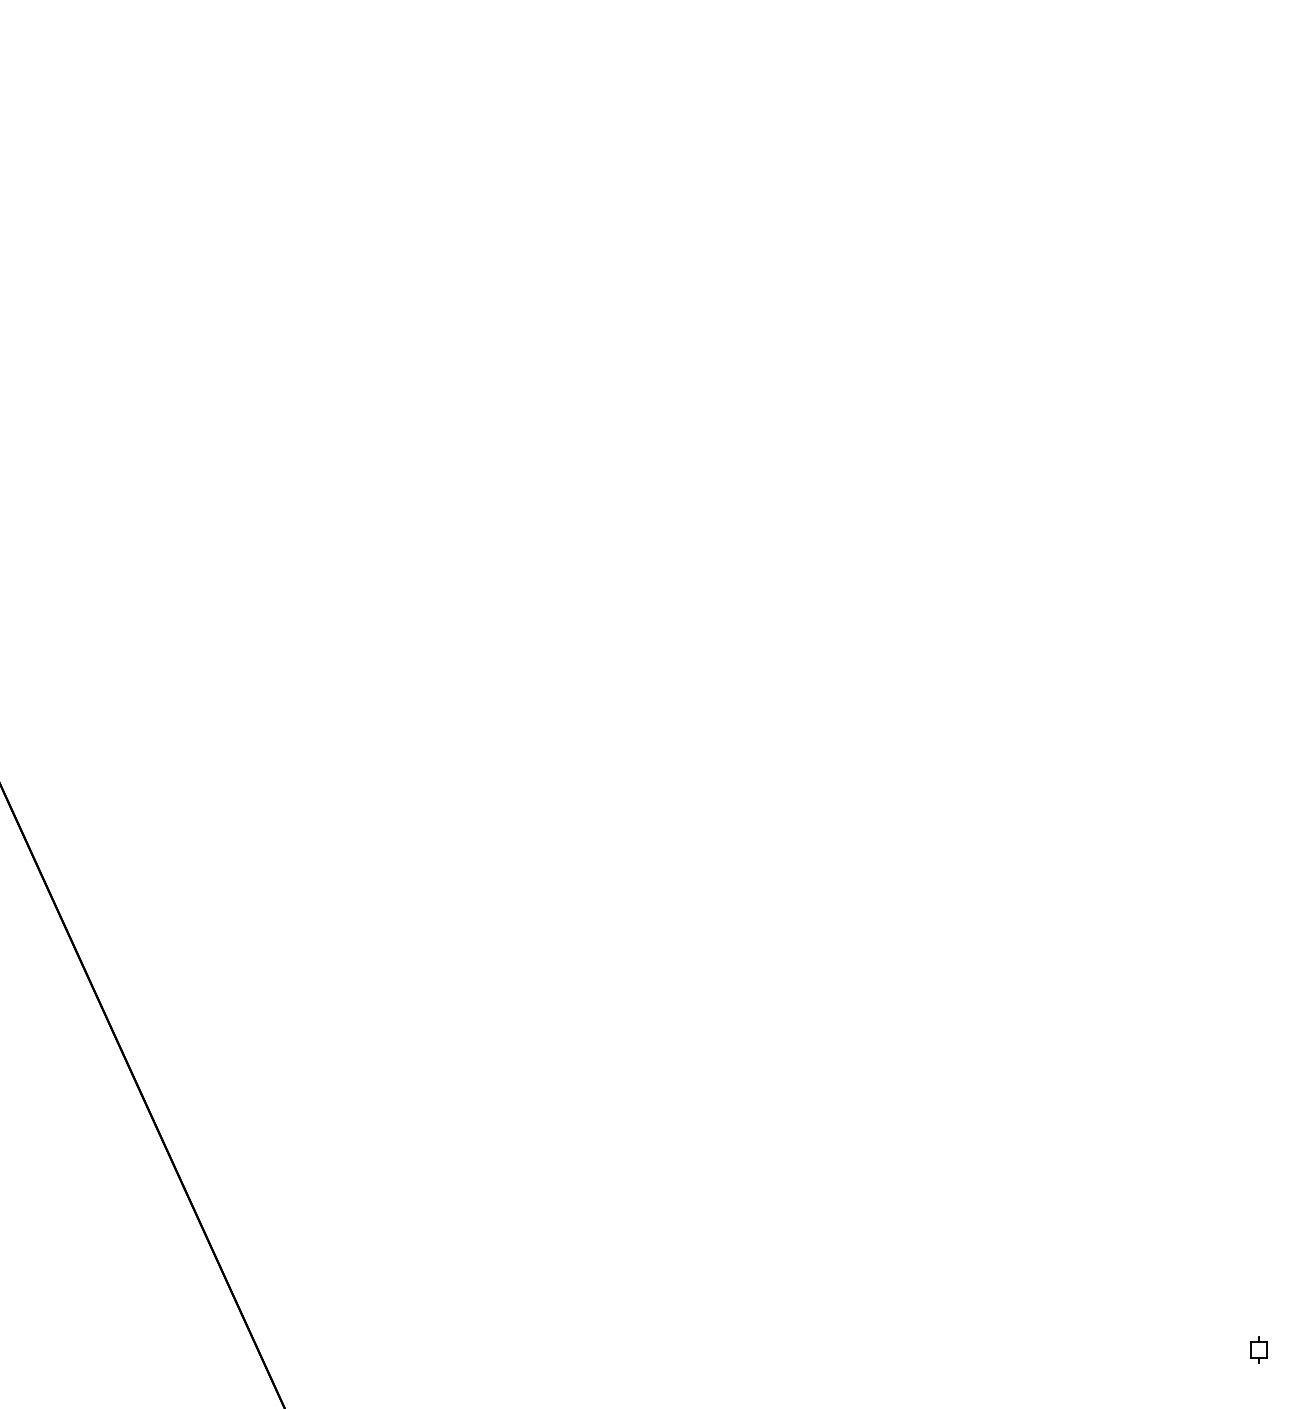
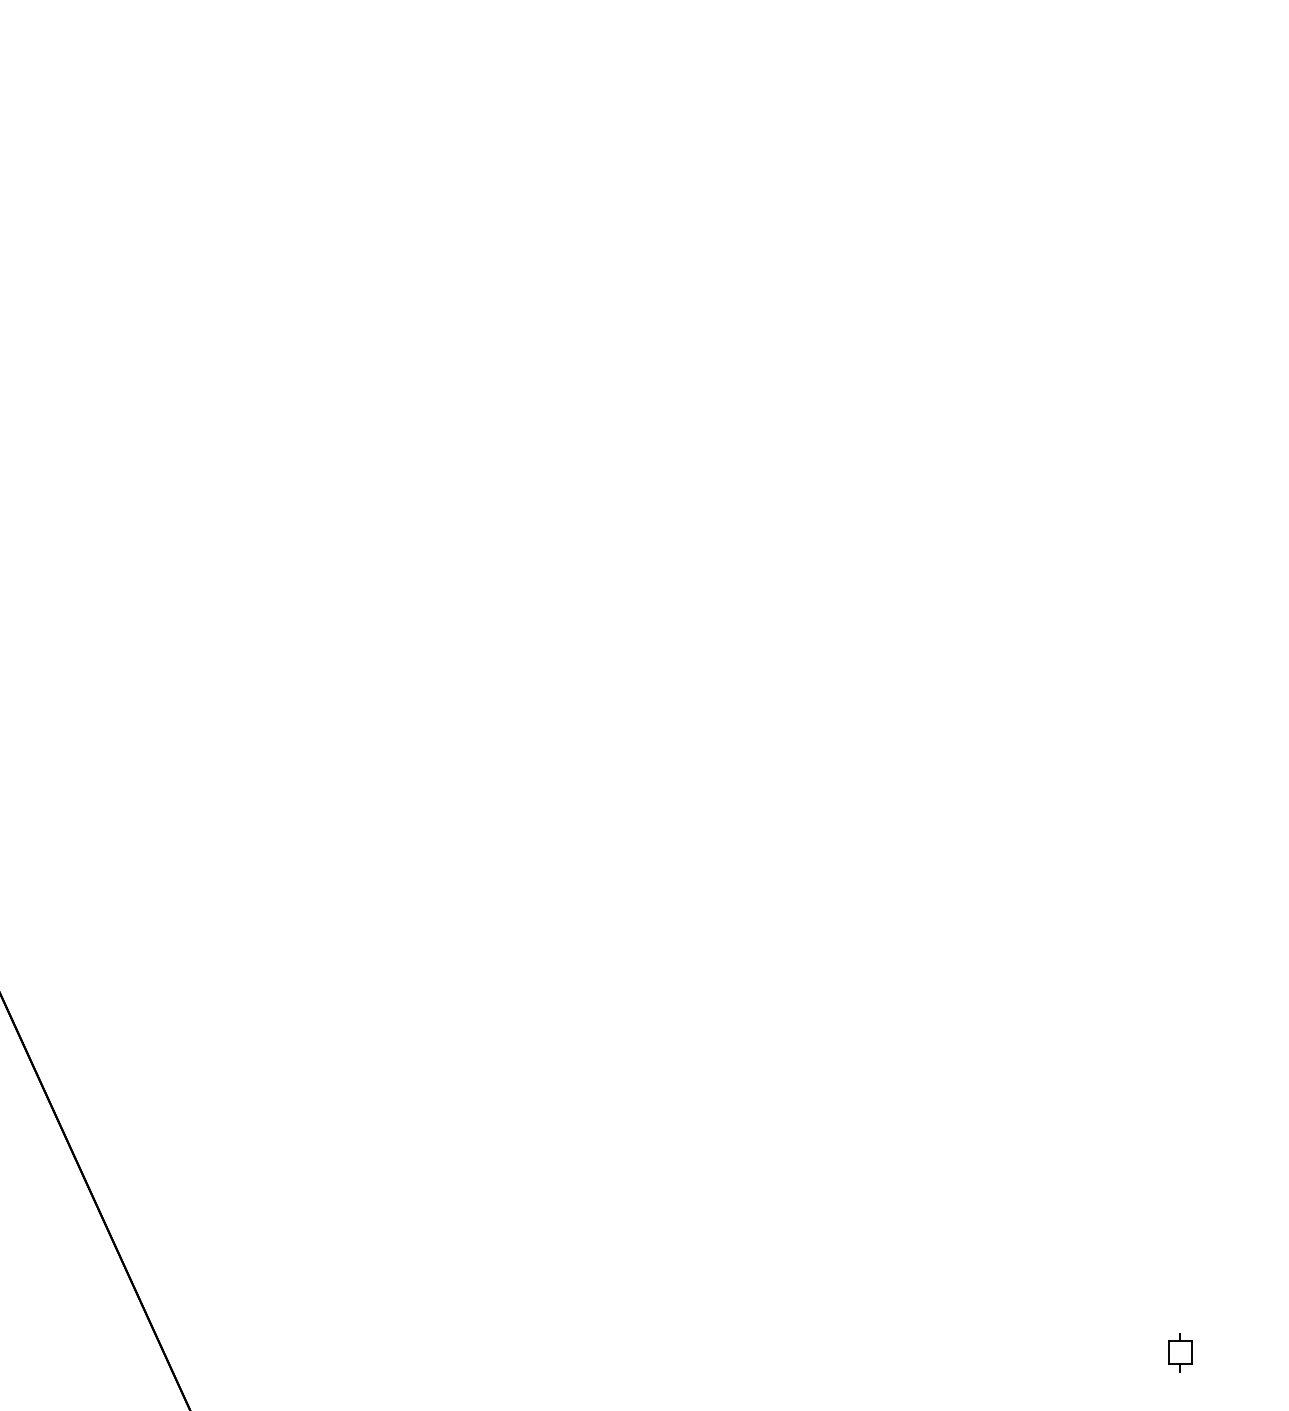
part: (1259, 1349) -> (1180, 1352), size x1.43

